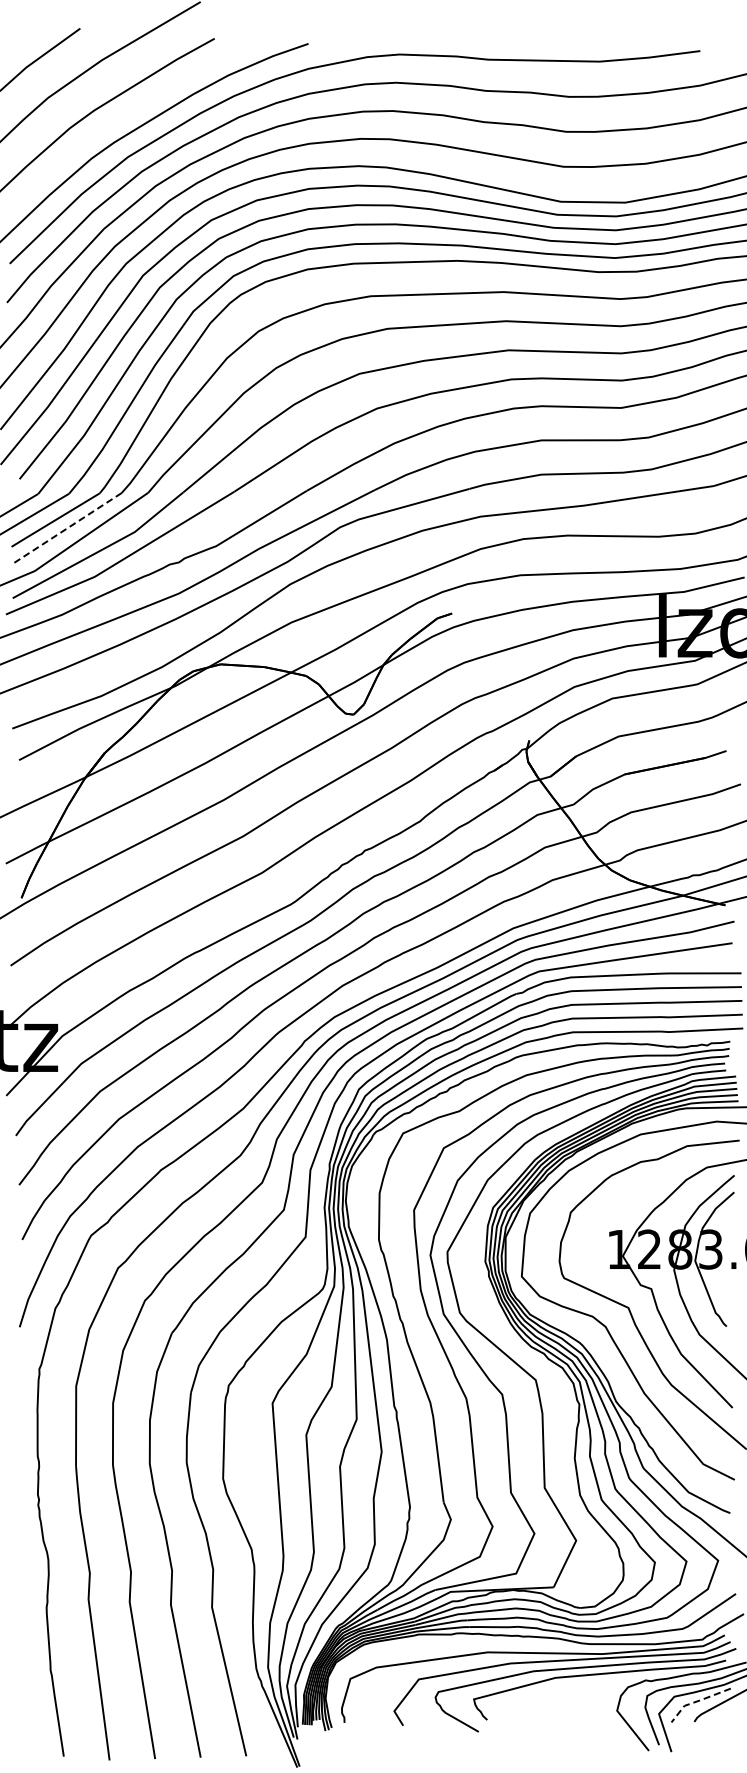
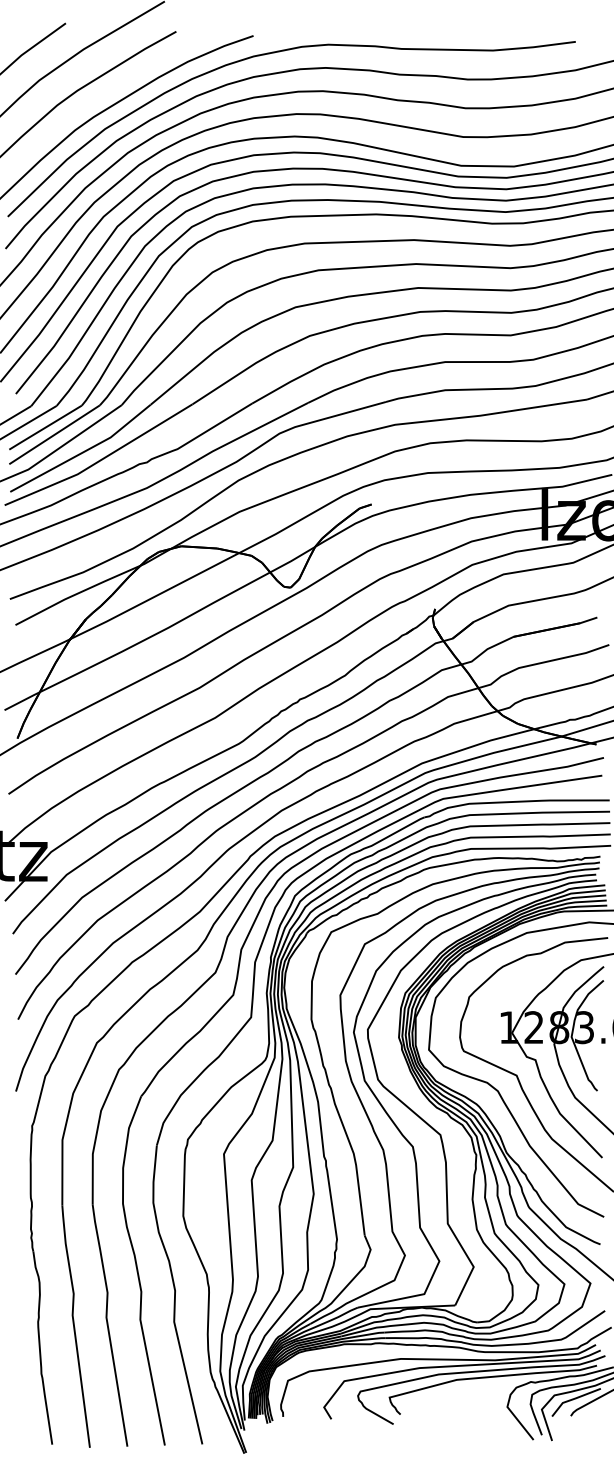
line: (66, 528) -> (54, 434), dashed -> solid
line: (697, 1701) -> (573, 1399), dashed -> solid

